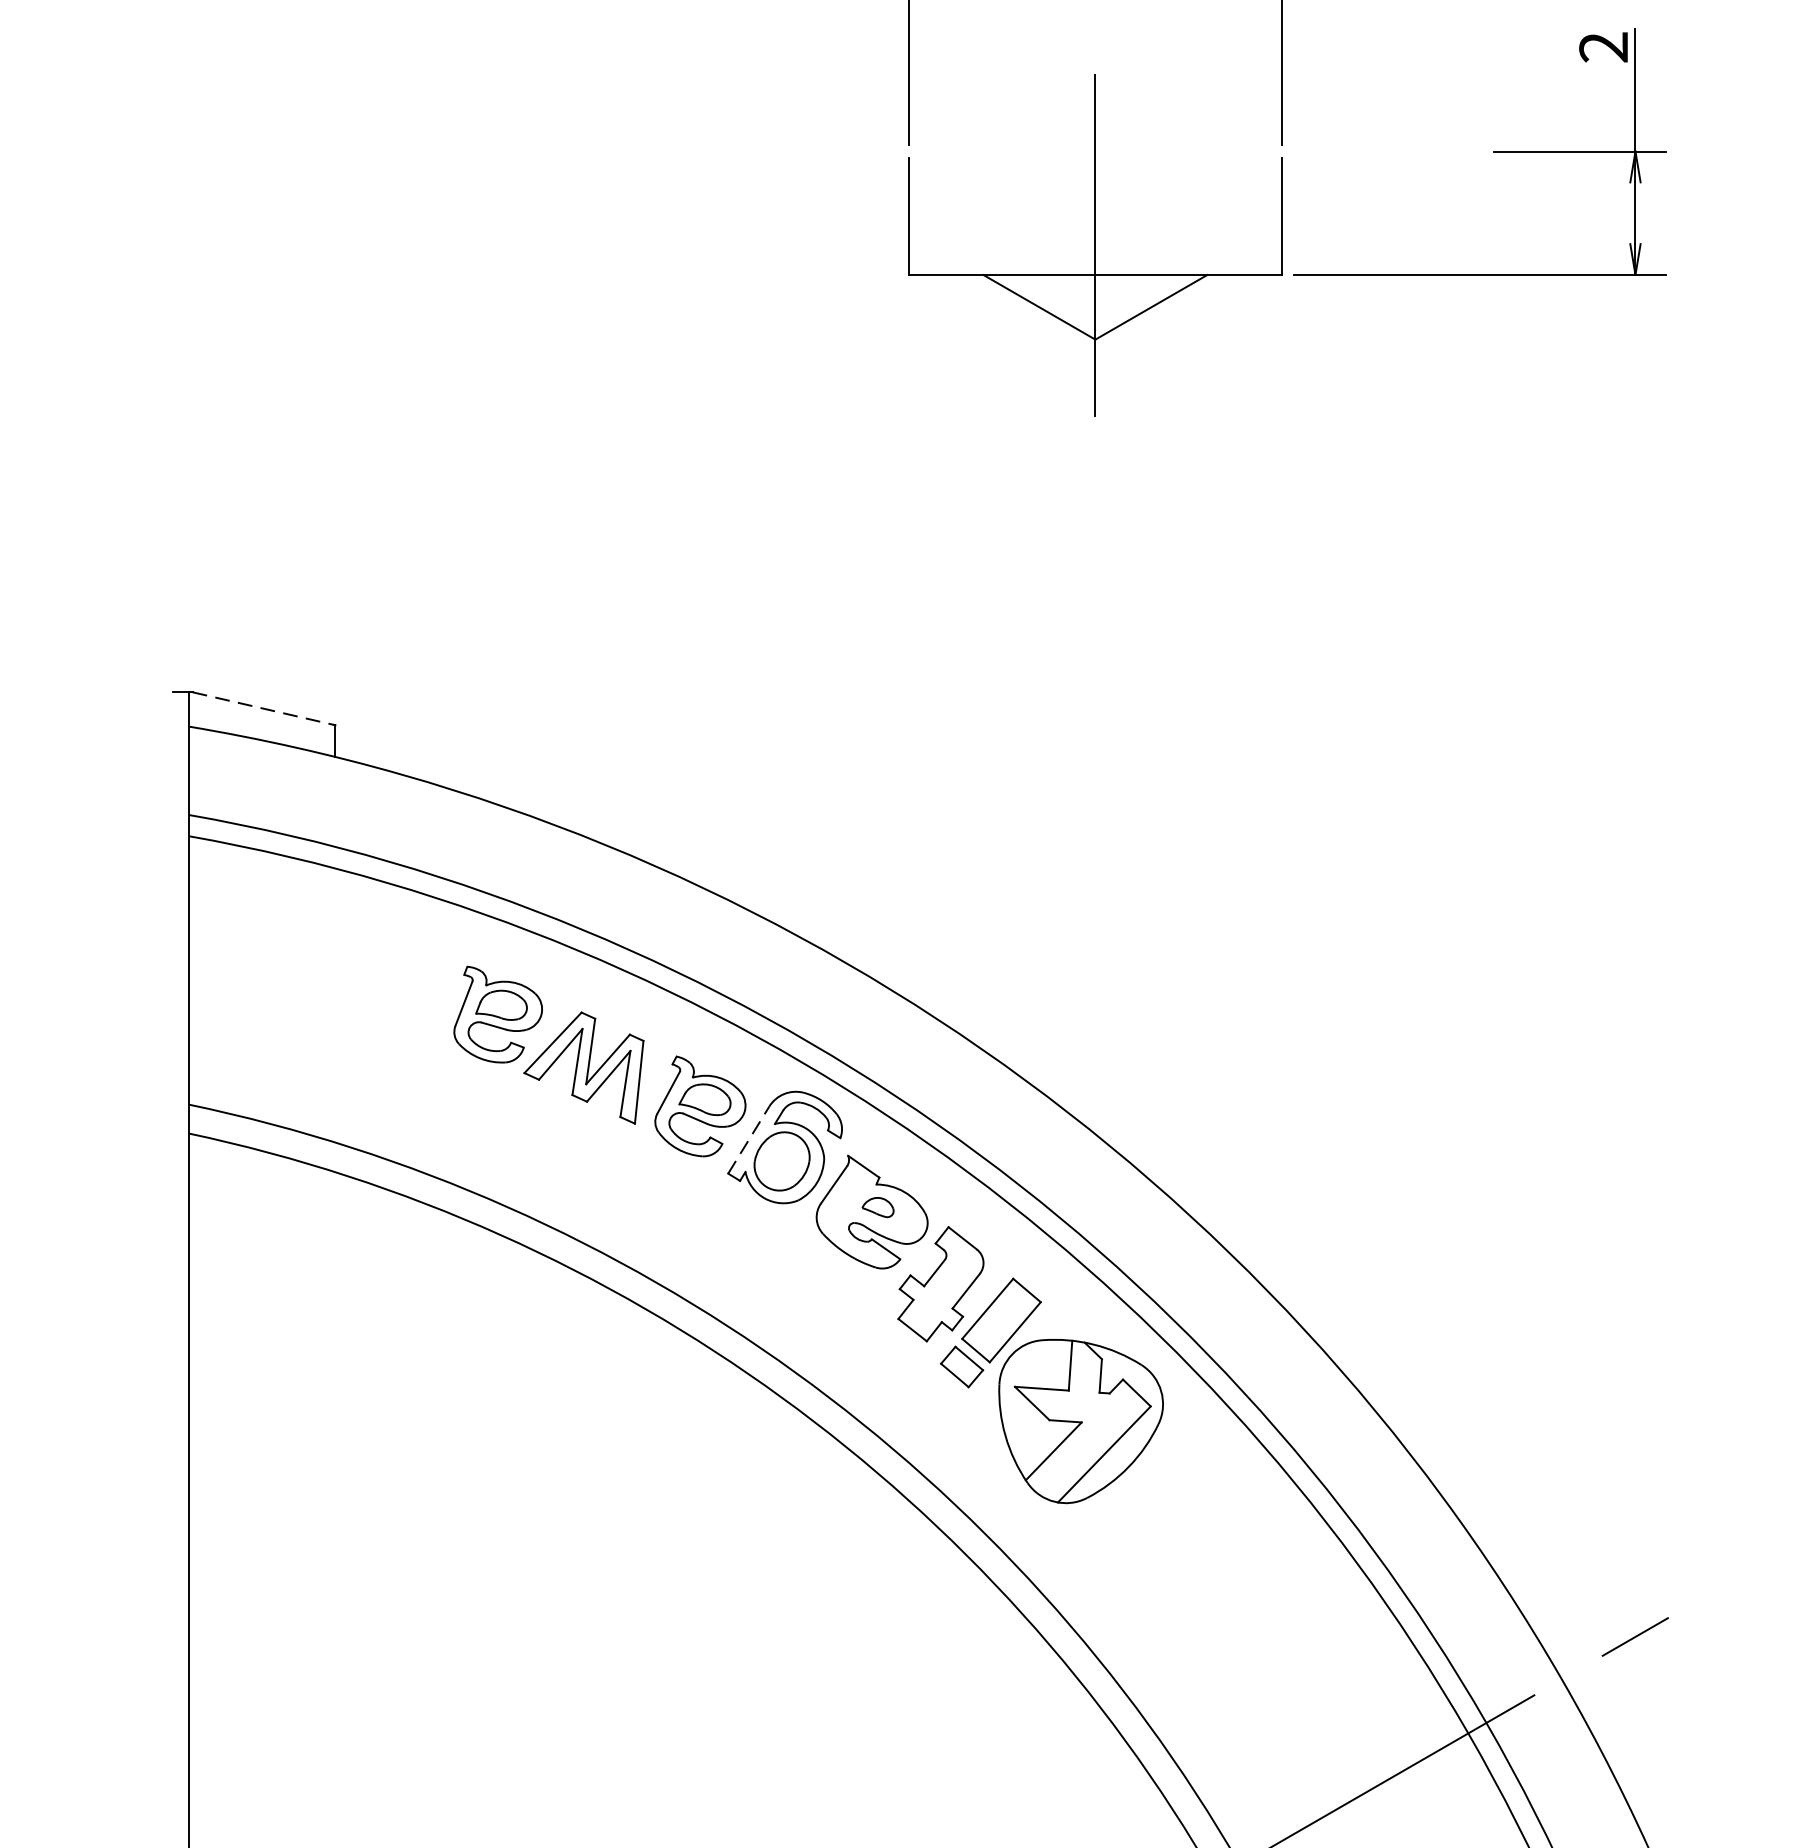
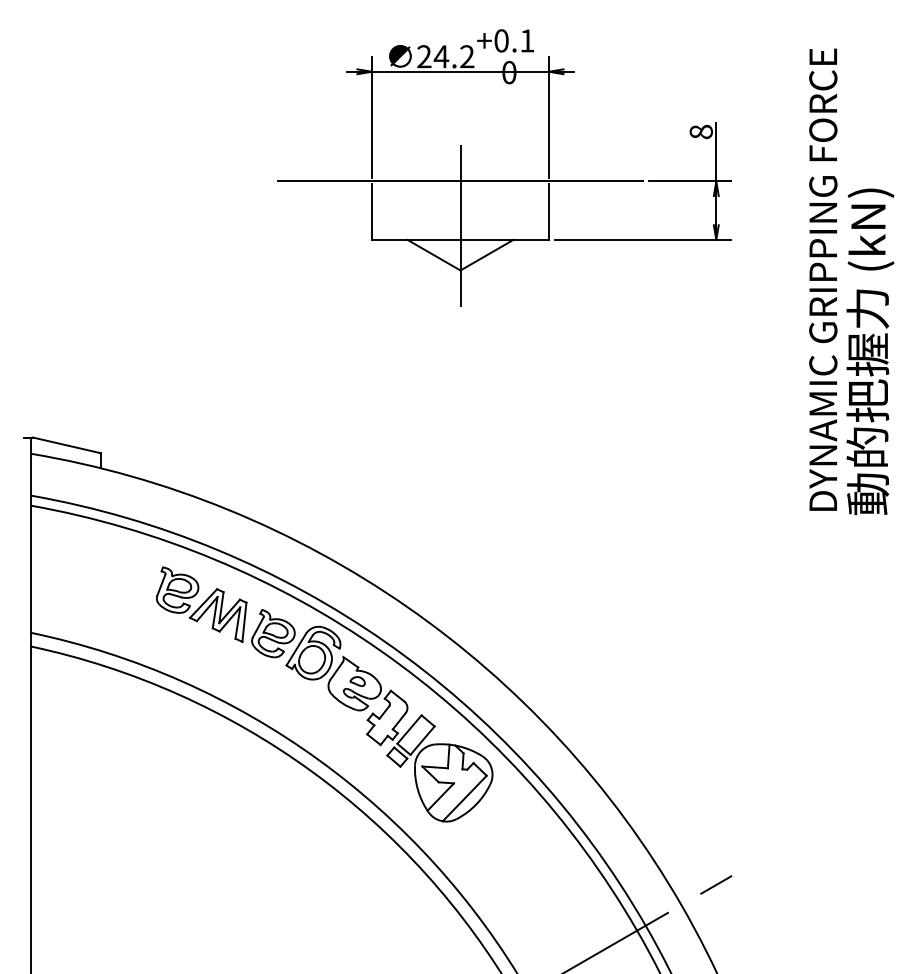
text: (1602, 46) -> (700, 131), 2 -> 8
line: (1095, 151) -> (460, 181), added
line: (263, 709) -> (66, 445), dashed -> solid
line: (749, 1139) -> (296, 649), dashed -> solid

